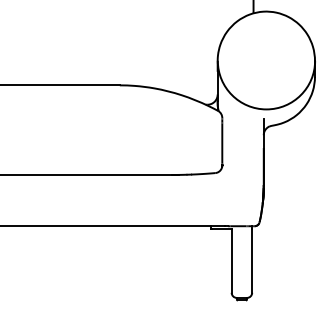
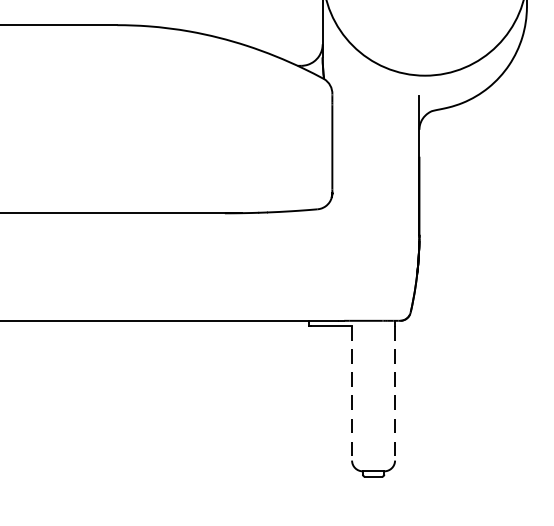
line: (231, 261) -> (351, 394), solid -> dashed
line: (252, 261) -> (395, 394), solid -> dashed

